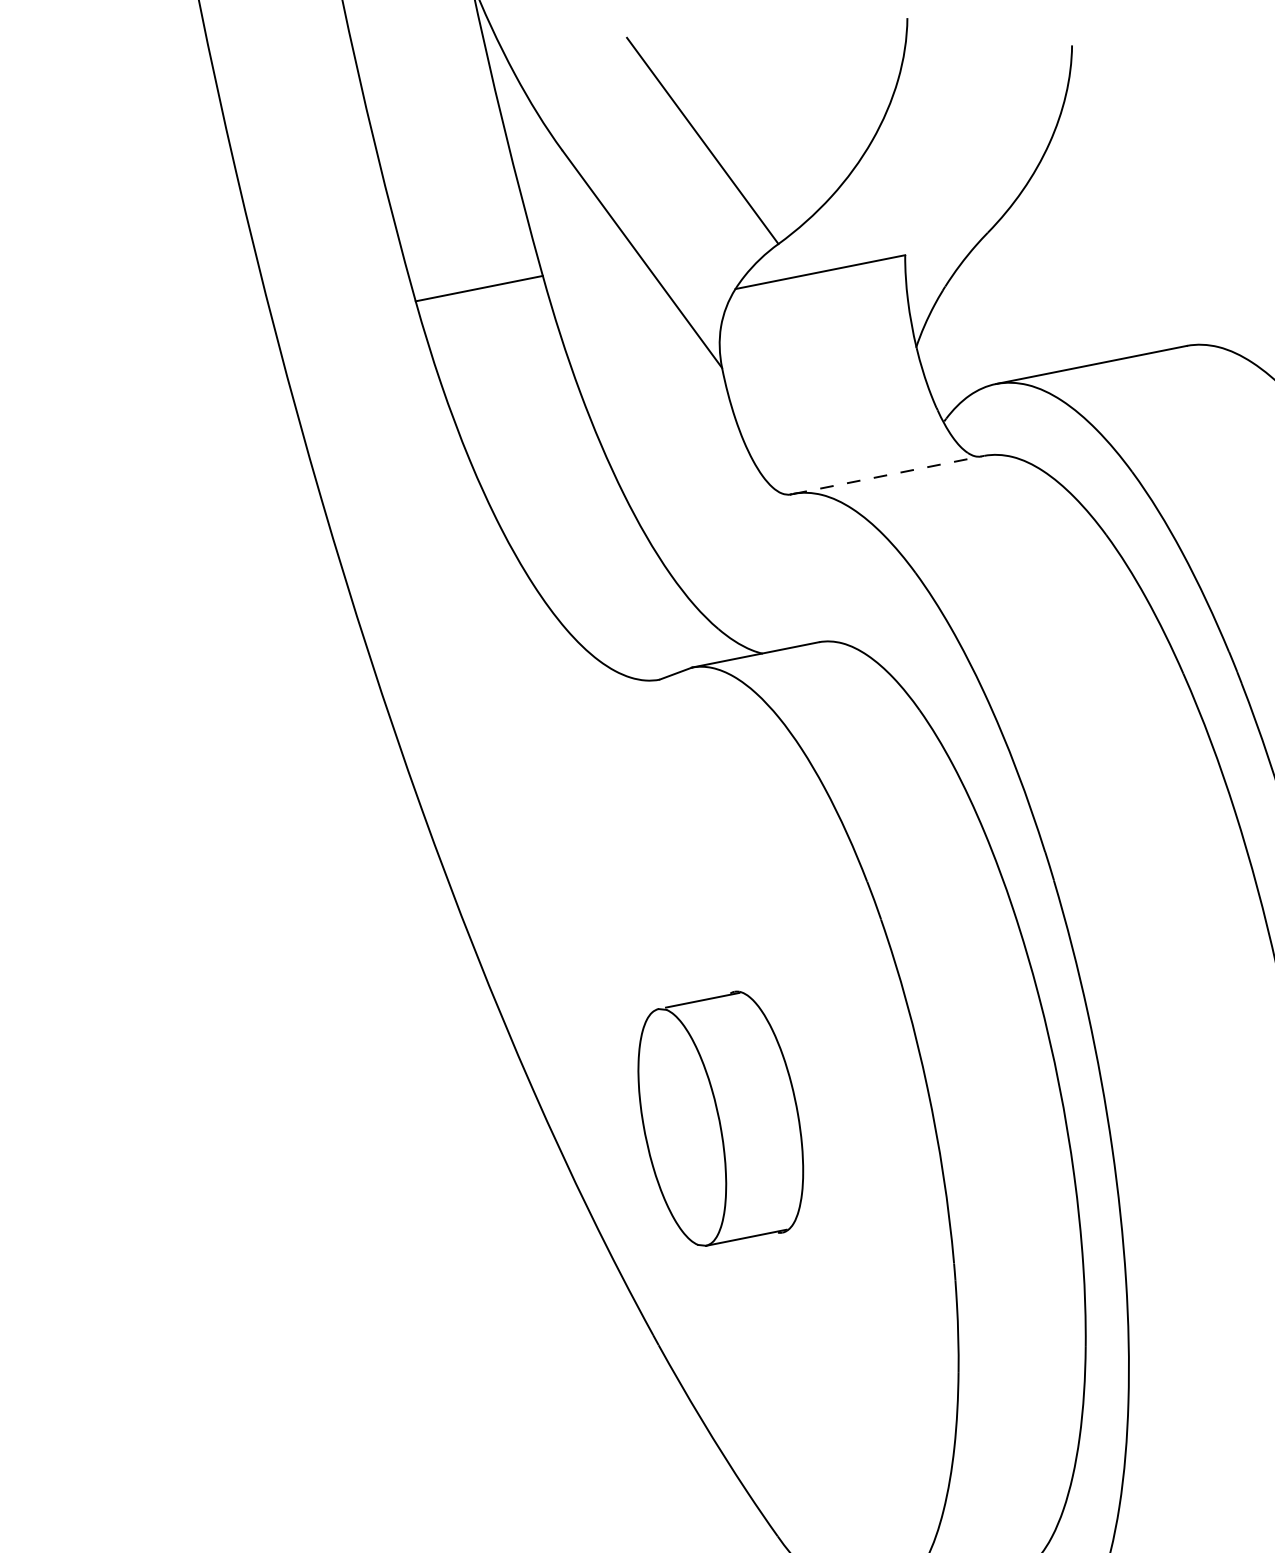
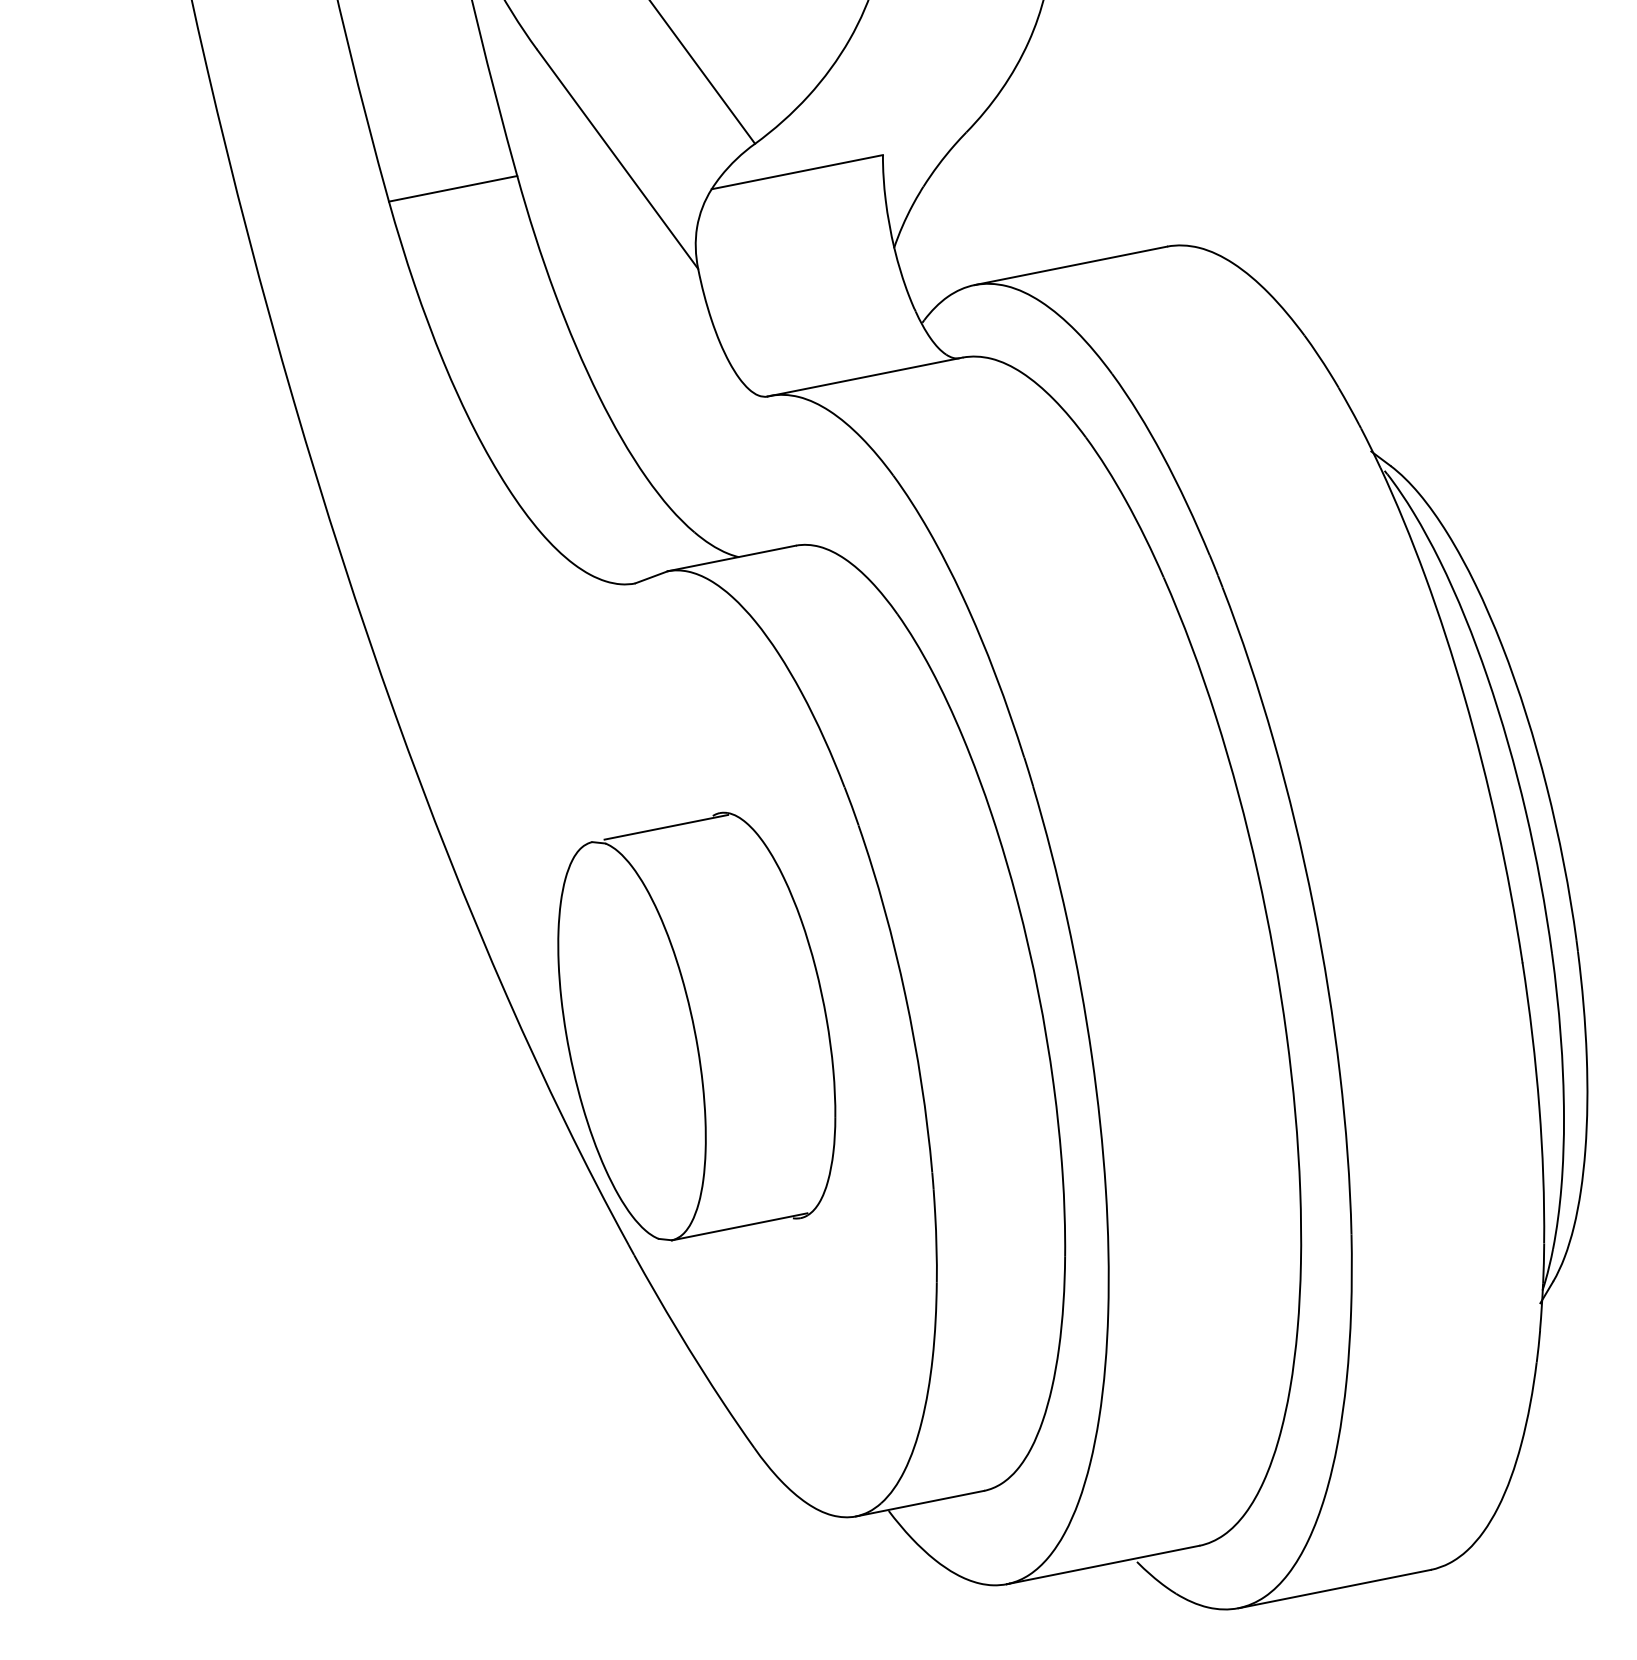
line: (888, 474) -> (866, 376), dashed -> solid
part: (720, 1118) -> (696, 1026), size x1.67

